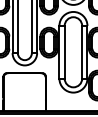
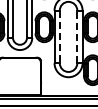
line: (82, 51) -> (77, 36), solid -> dashed
line: (64, 52) -> (59, 37), solid -> dashed

